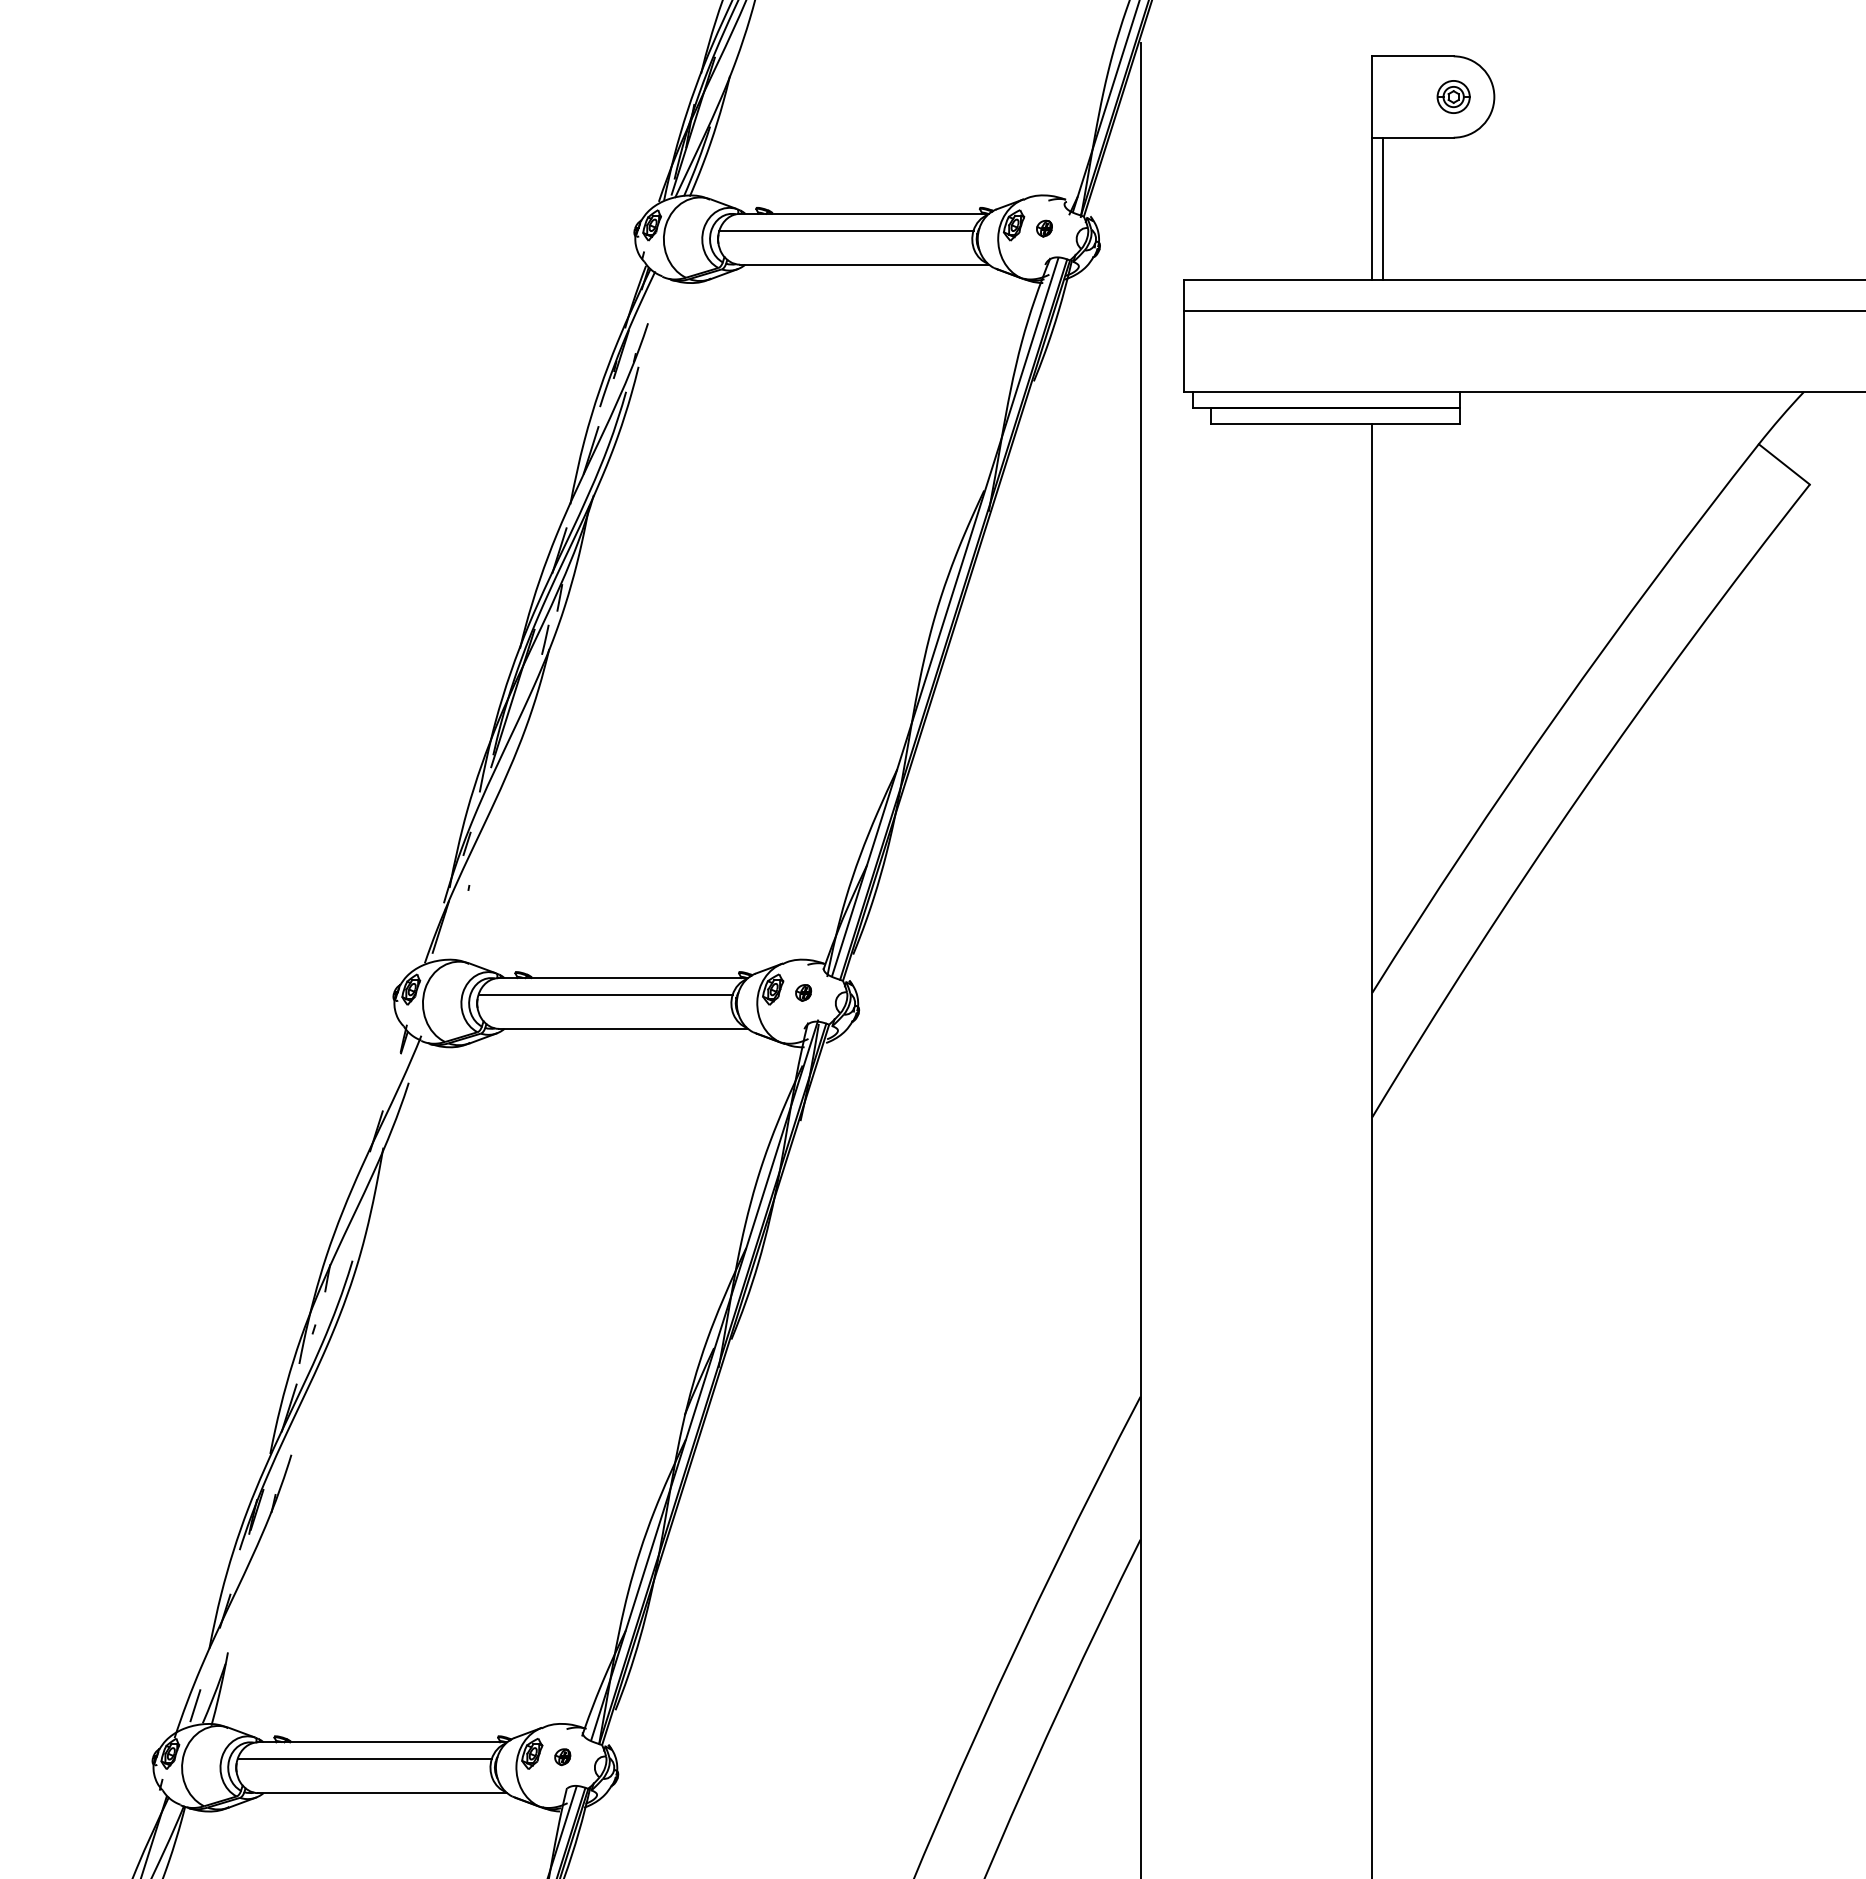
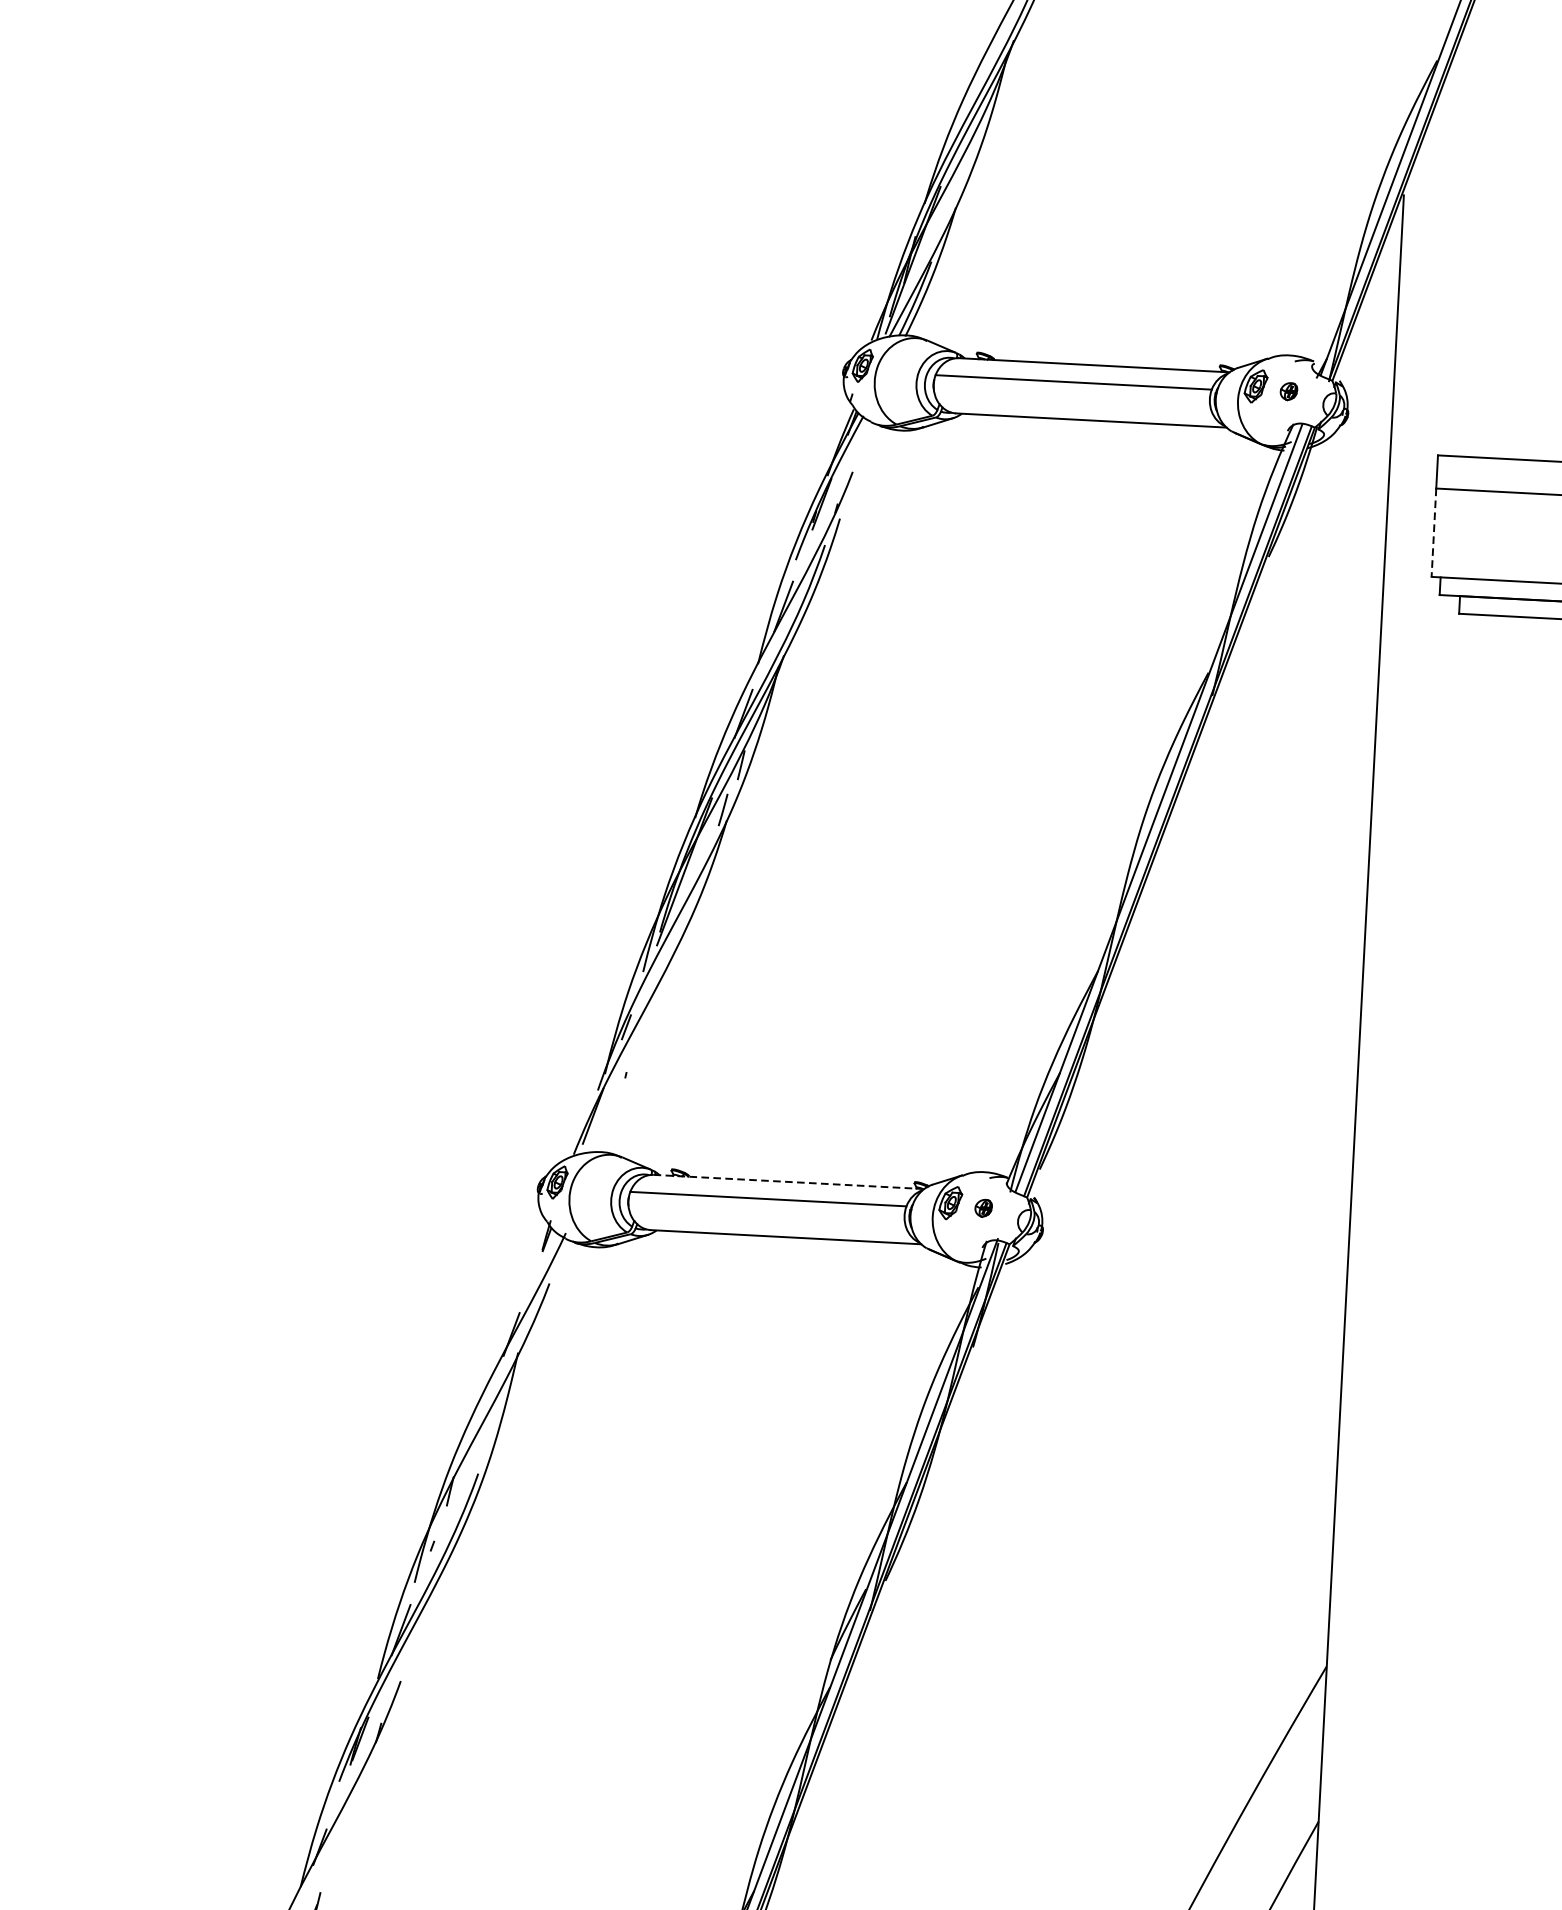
line: (1184, 351) -> (1434, 533), solid -> dashed
line: (623, 978) -> (788, 1182), solid -> dashed

